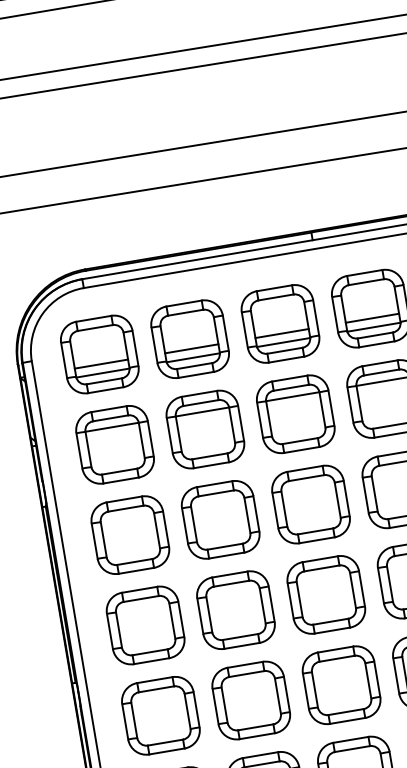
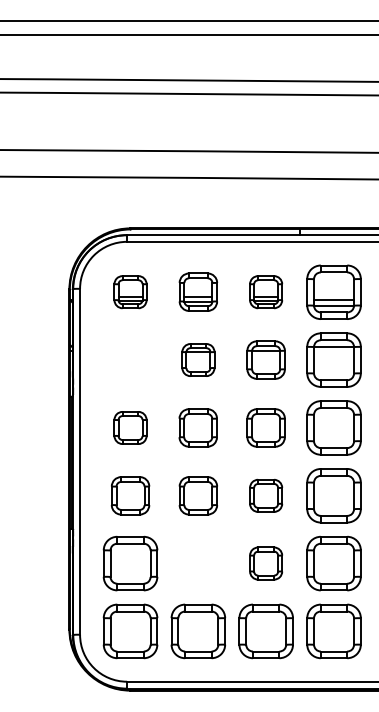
part: (279, 323) -> (265, 291), size x0.6
part: (190, 338) -> (198, 291), size x0.7
part: (99, 353) -> (130, 291), size x0.6
part: (294, 413) -> (265, 359), size x0.7
part: (205, 428) -> (198, 359), size x0.6
part: (114, 444) -> (130, 359), removed
part: (309, 504) -> (265, 427), size x0.7
part: (219, 519) -> (197, 427), size x0.7
part: (130, 534) -> (130, 427), size x0.6
part: (325, 594) -> (265, 495), size x0.6
part: (236, 609) -> (198, 495), size x0.7
part: (145, 625) -> (130, 495), size x0.7
part: (340, 685) -> (265, 563), size x0.6
part: (251, 700) -> (198, 563), removed

